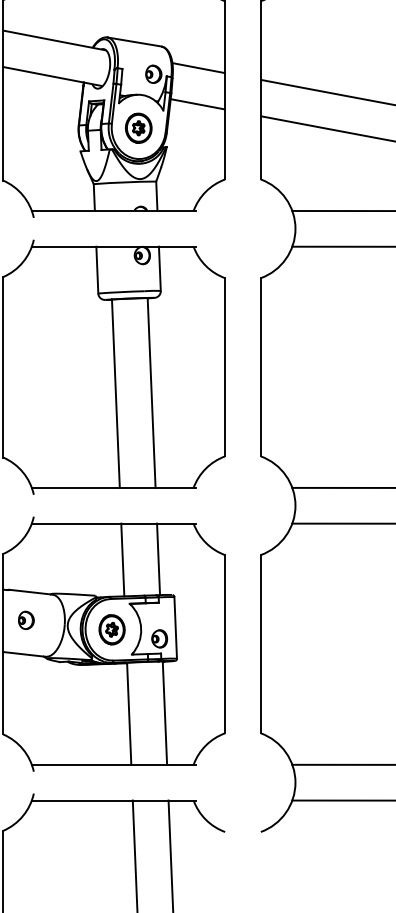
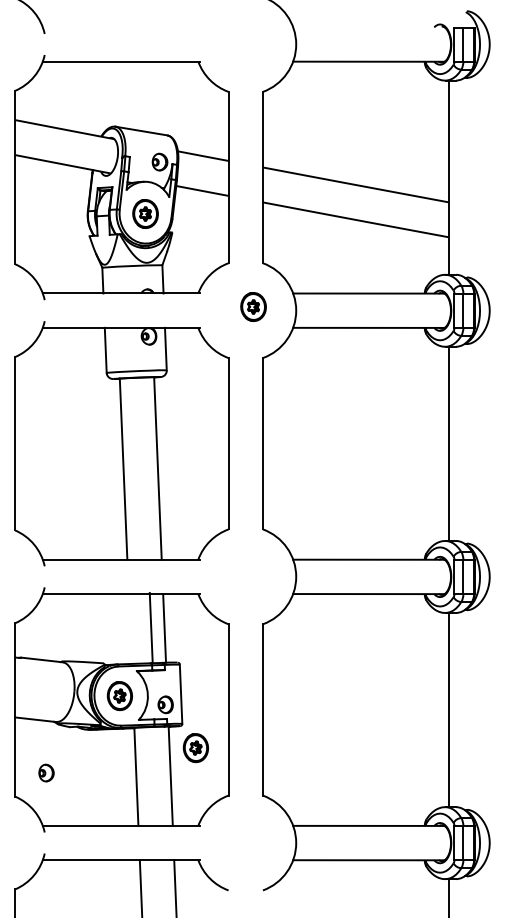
part: (251, 224) -> (253, 306), added
line: (122, 559) -> (150, 627), moved
part: (26, 619) -> (46, 772), moved
part: (190, 684) -> (195, 748), added

